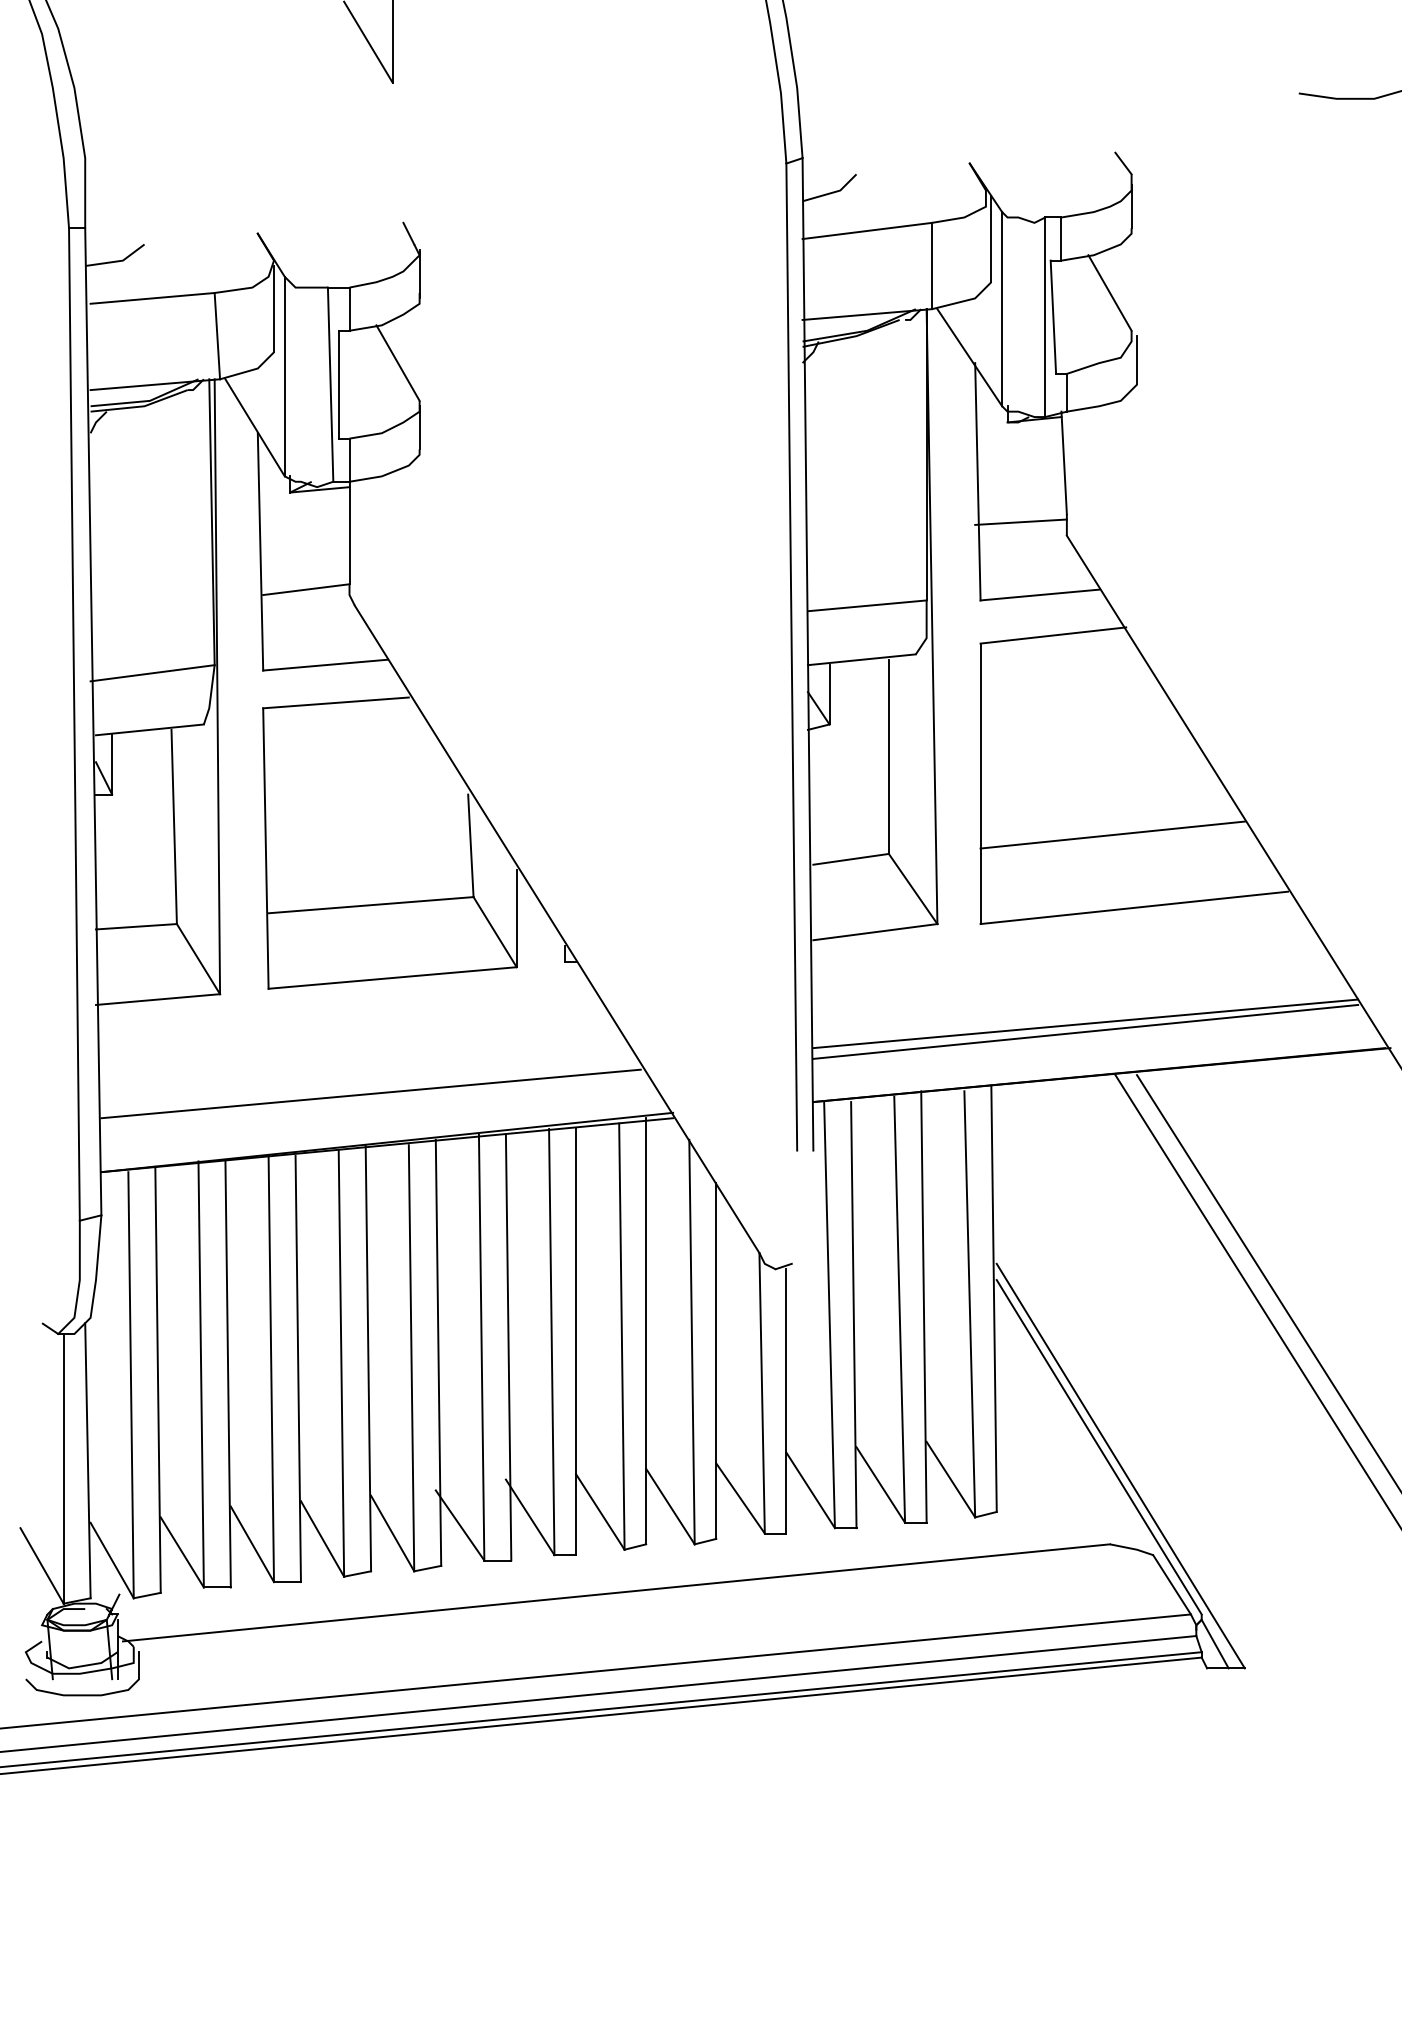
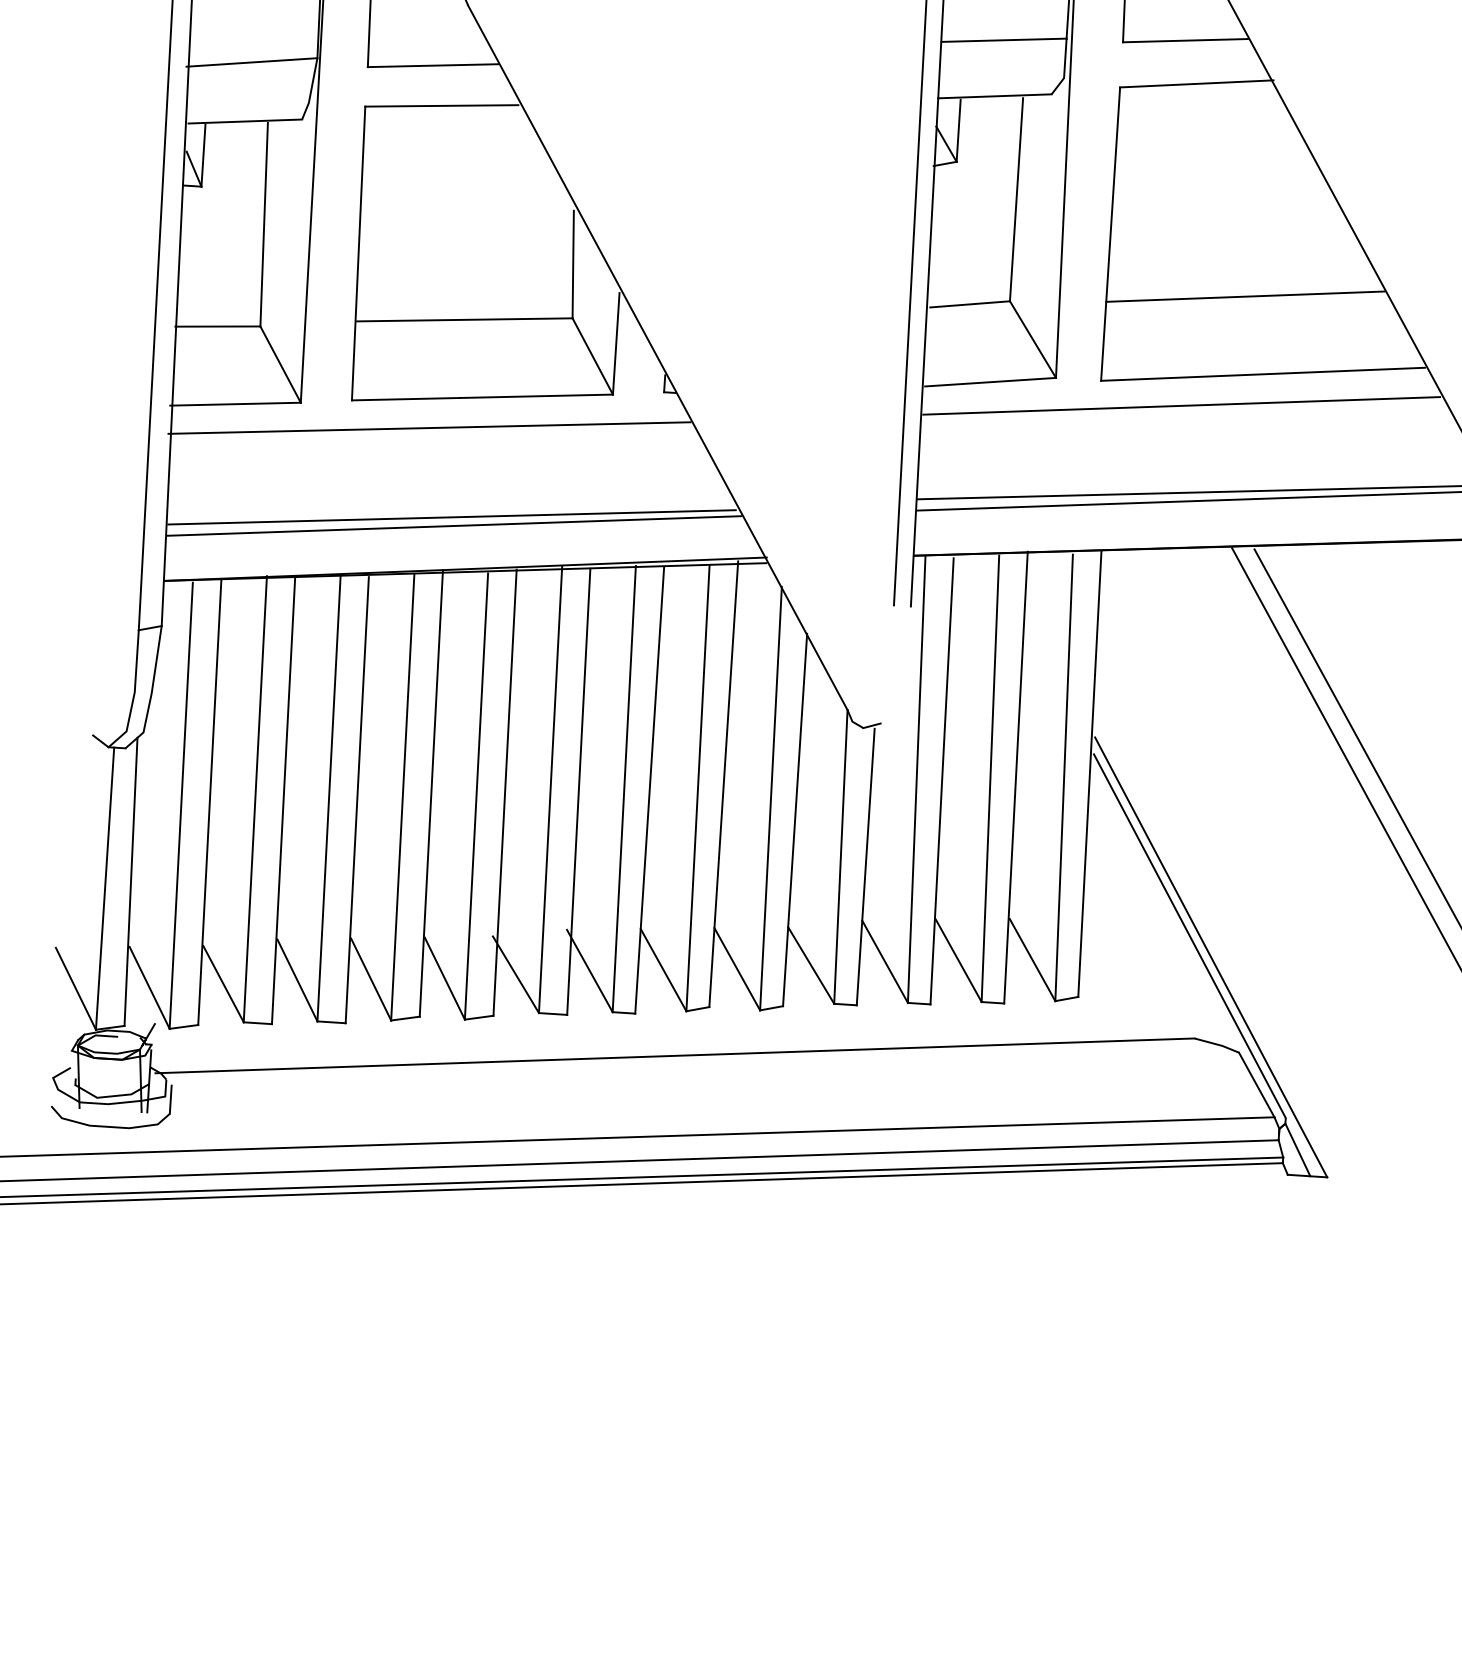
line: (1058, 942) -> (1181, 405), added
line: (344, 1009) -> (429, 427), added
line: (373, 1102) -> (454, 526), added

